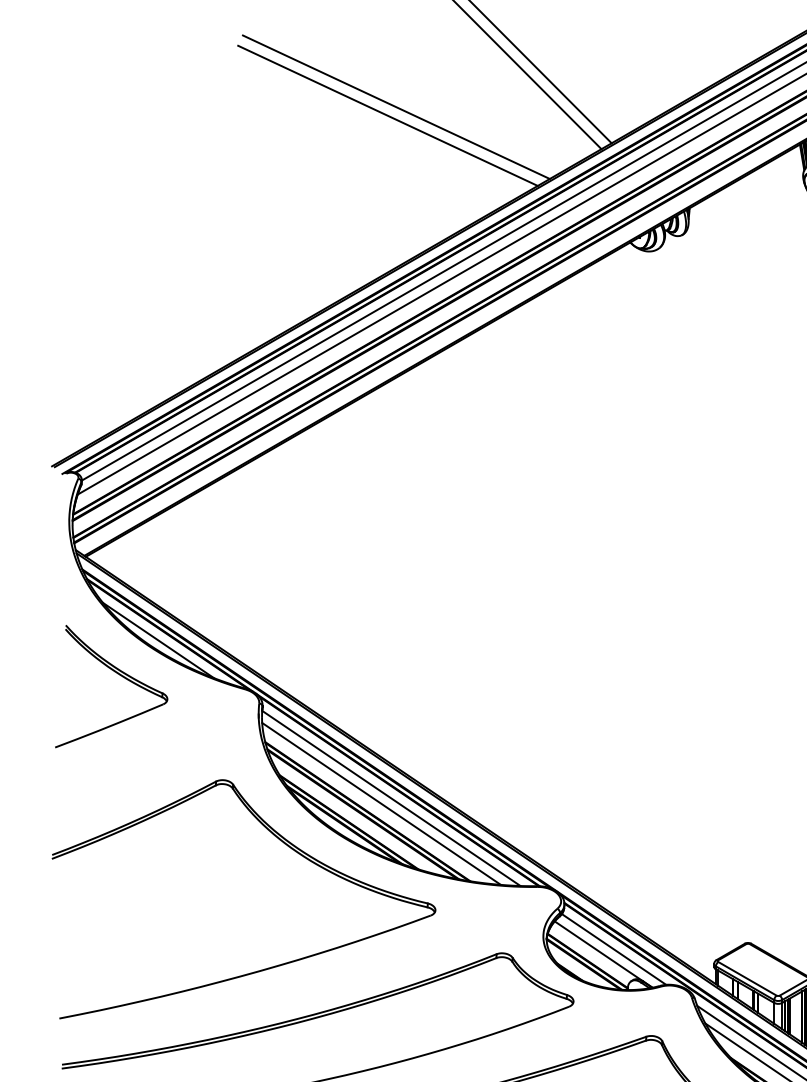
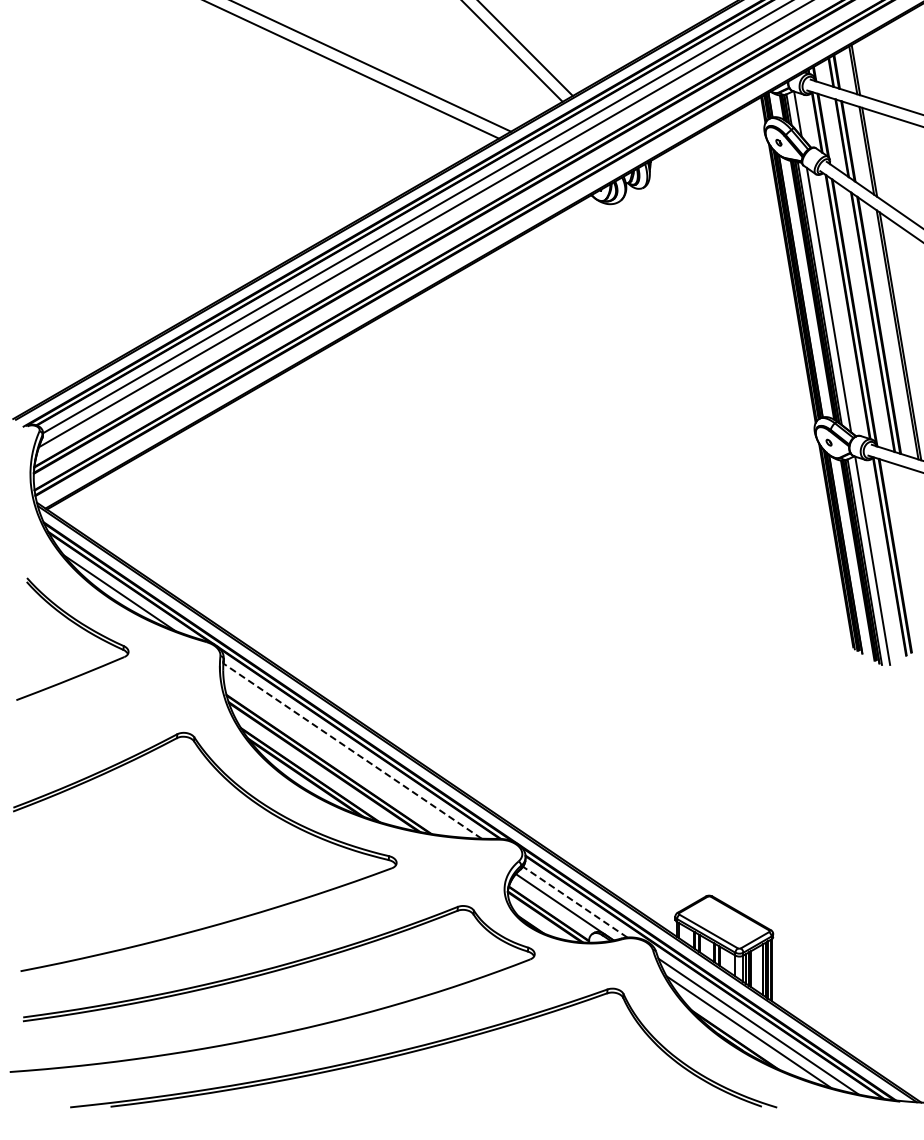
line: (391, 797) -> (352, 750), solid -> dashed
line: (381, 803) -> (342, 756), removed
line: (613, 948) -> (574, 901), solid -> dashed

